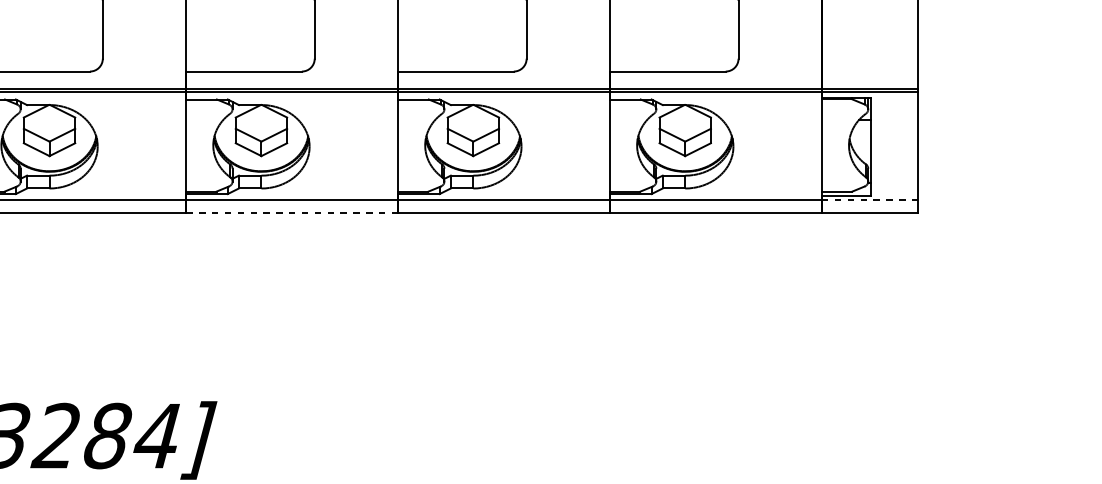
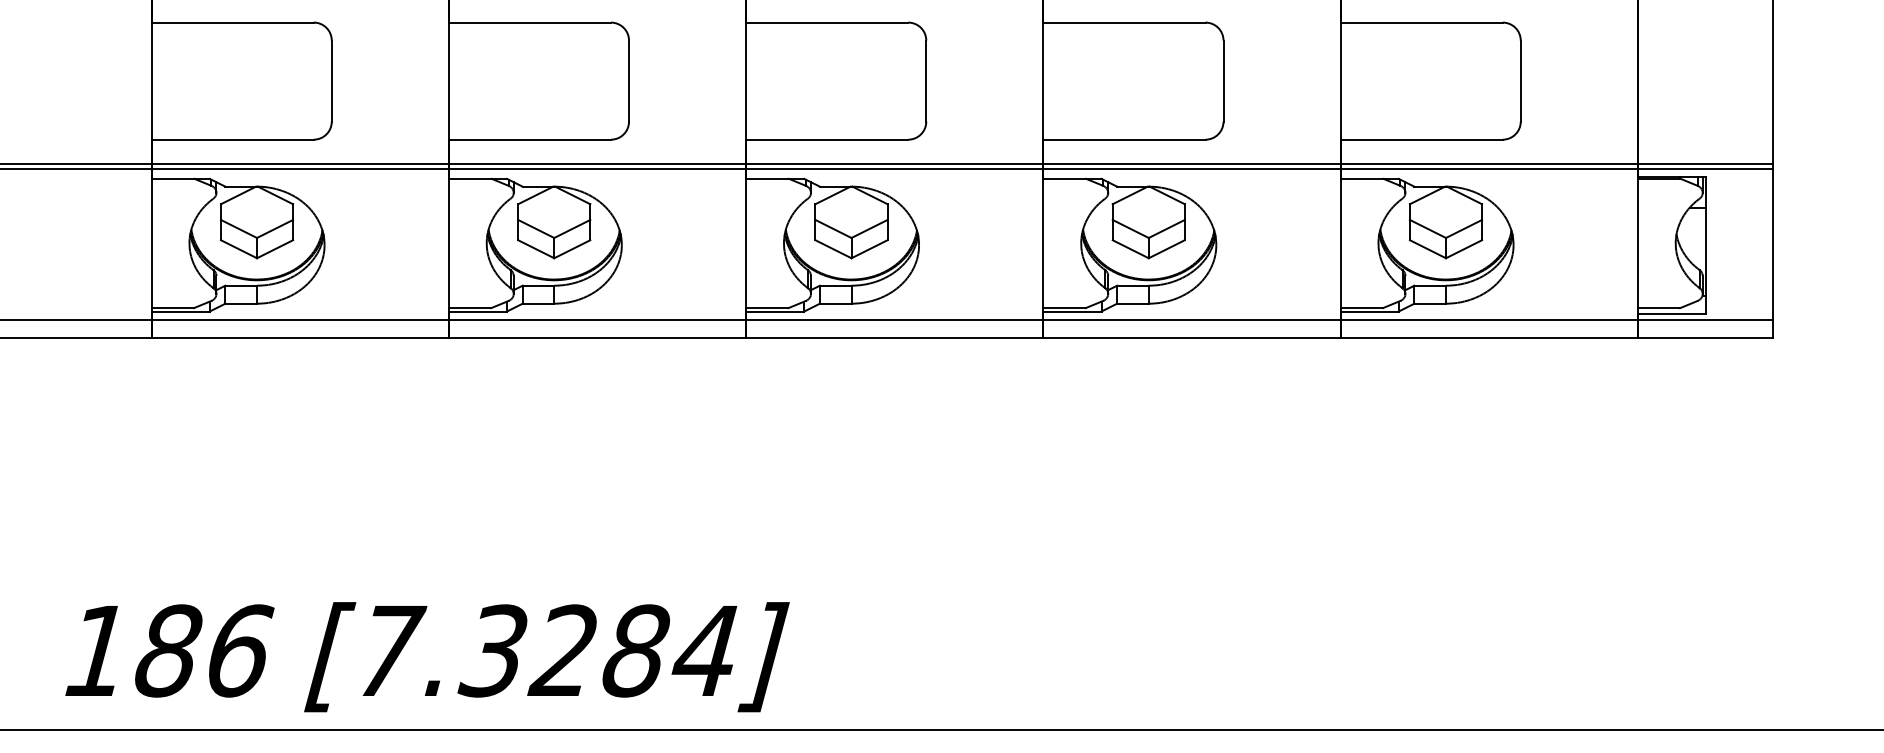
line: (870, 199) -> (1705, 319), dashed -> solid
line: (292, 212) -> (894, 337), dashed -> solid

